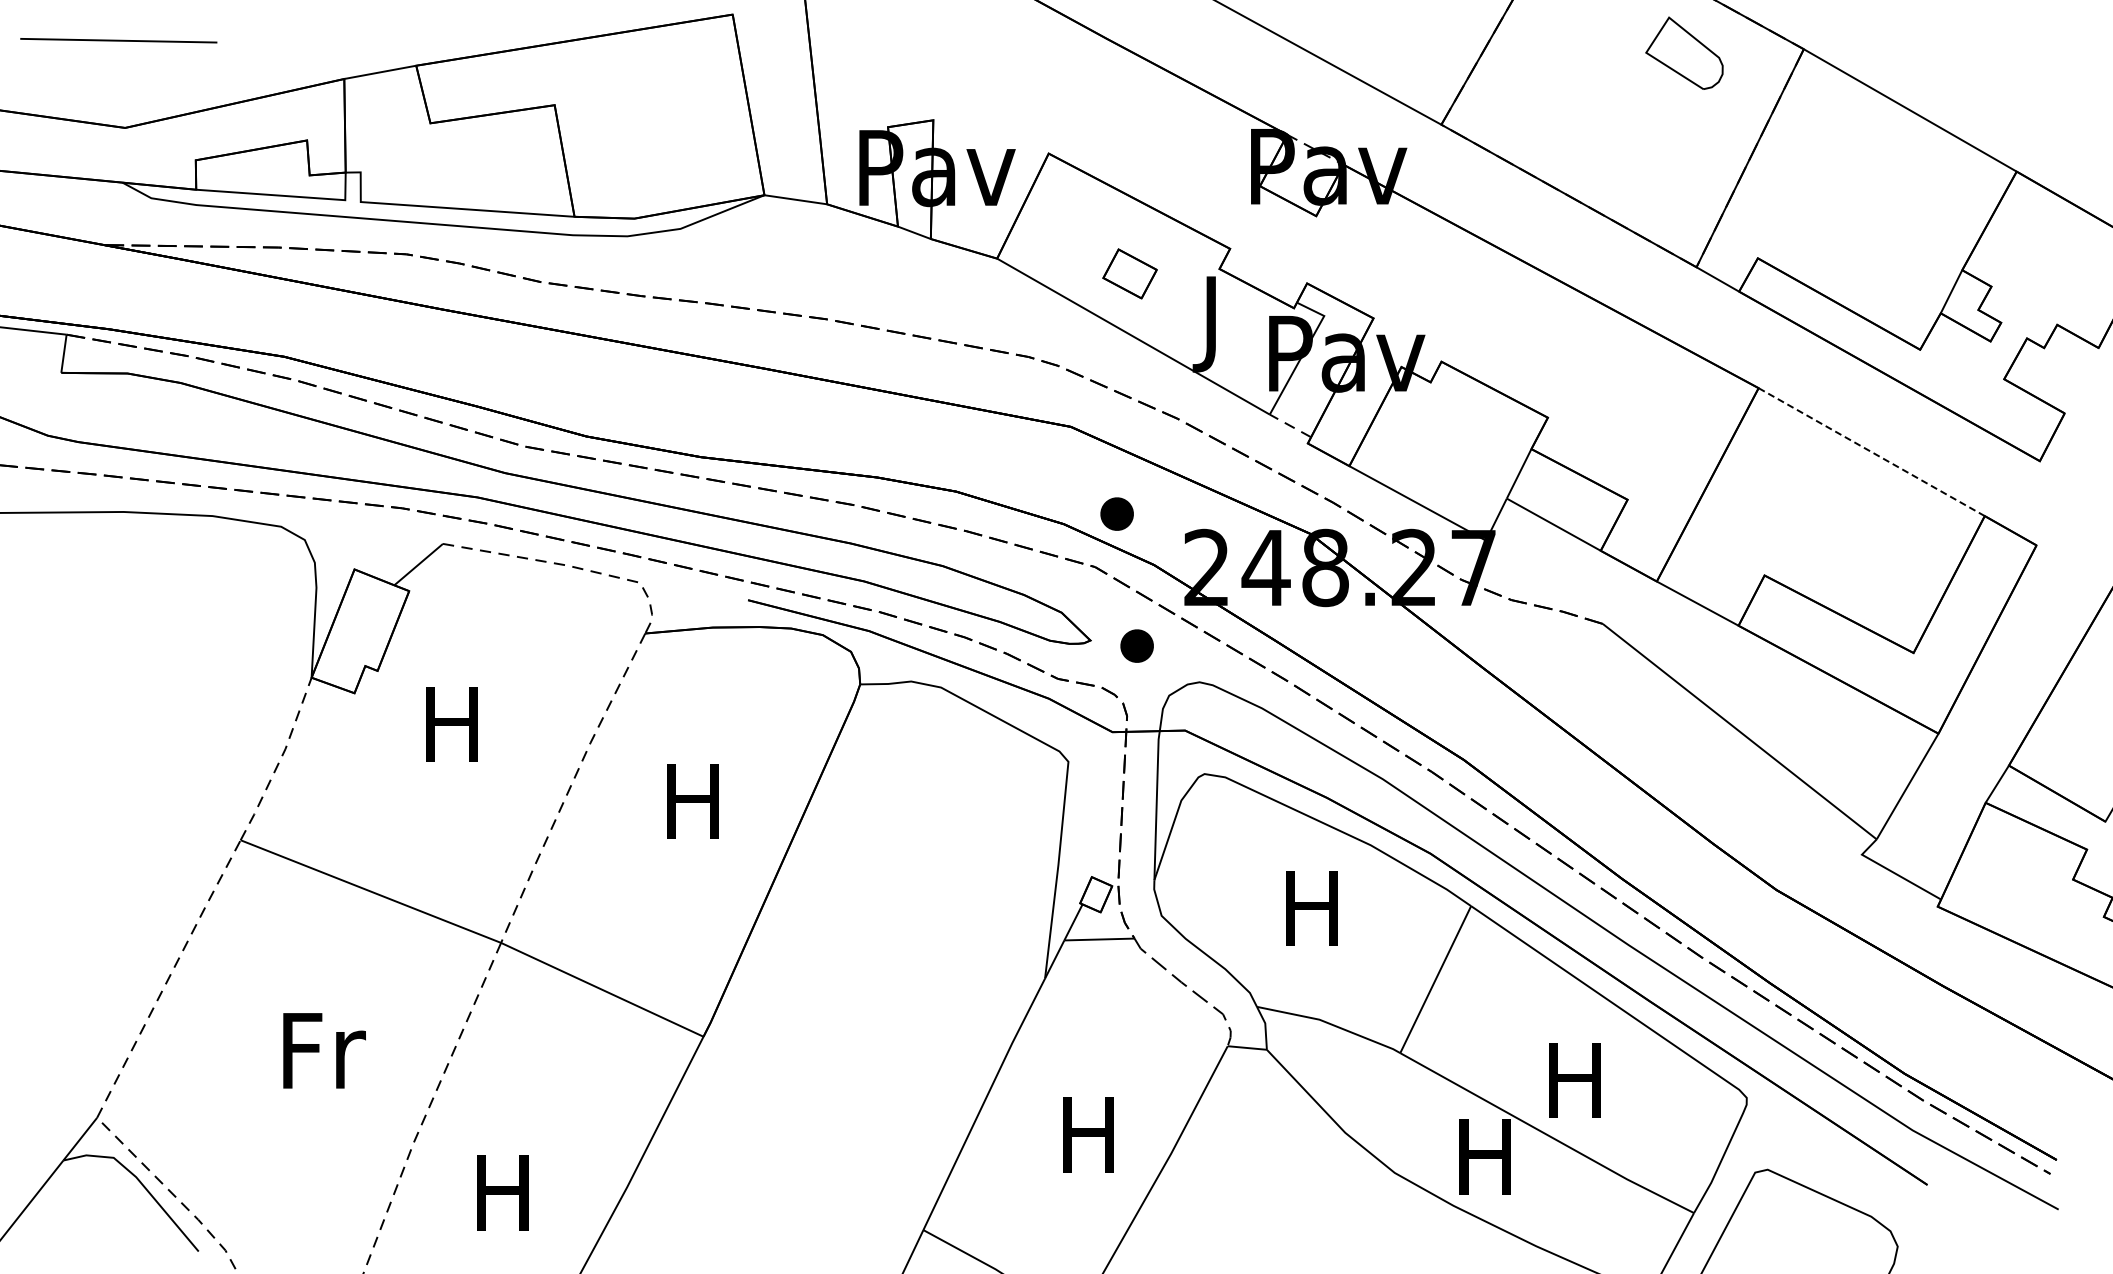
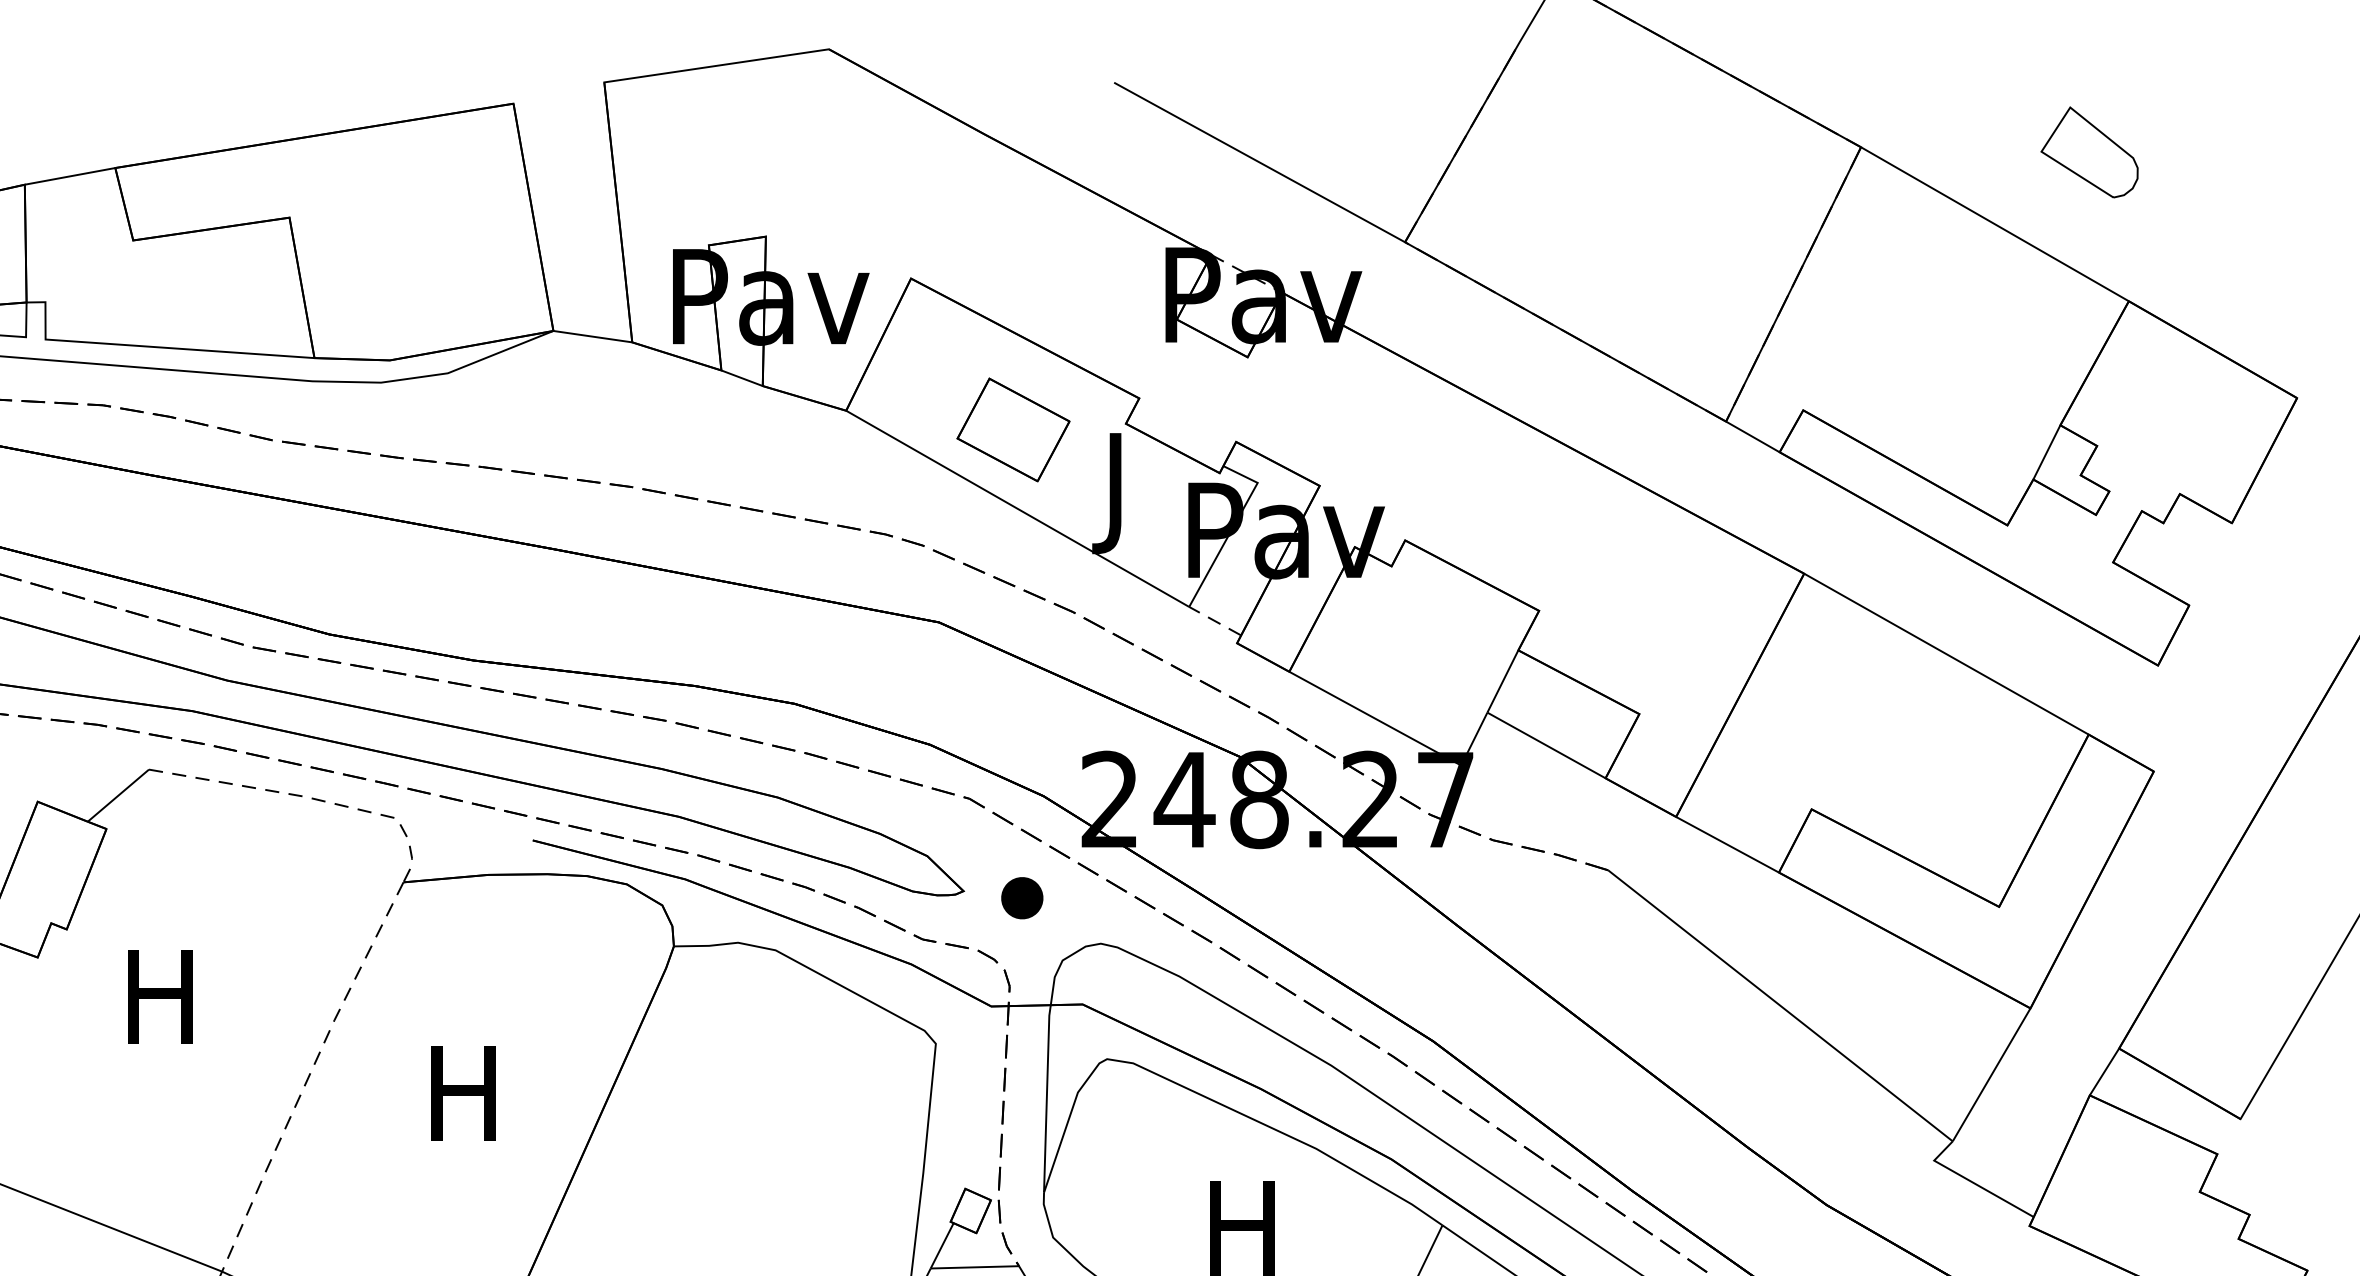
part: (1684, 52) -> (2089, 151), moved
part: (1129, 273) -> (1012, 429), size x1.67
line: (1871, 452) -> (1946, 654), dashed -> solid
part: (1116, 513) -> (996, 731), removed

